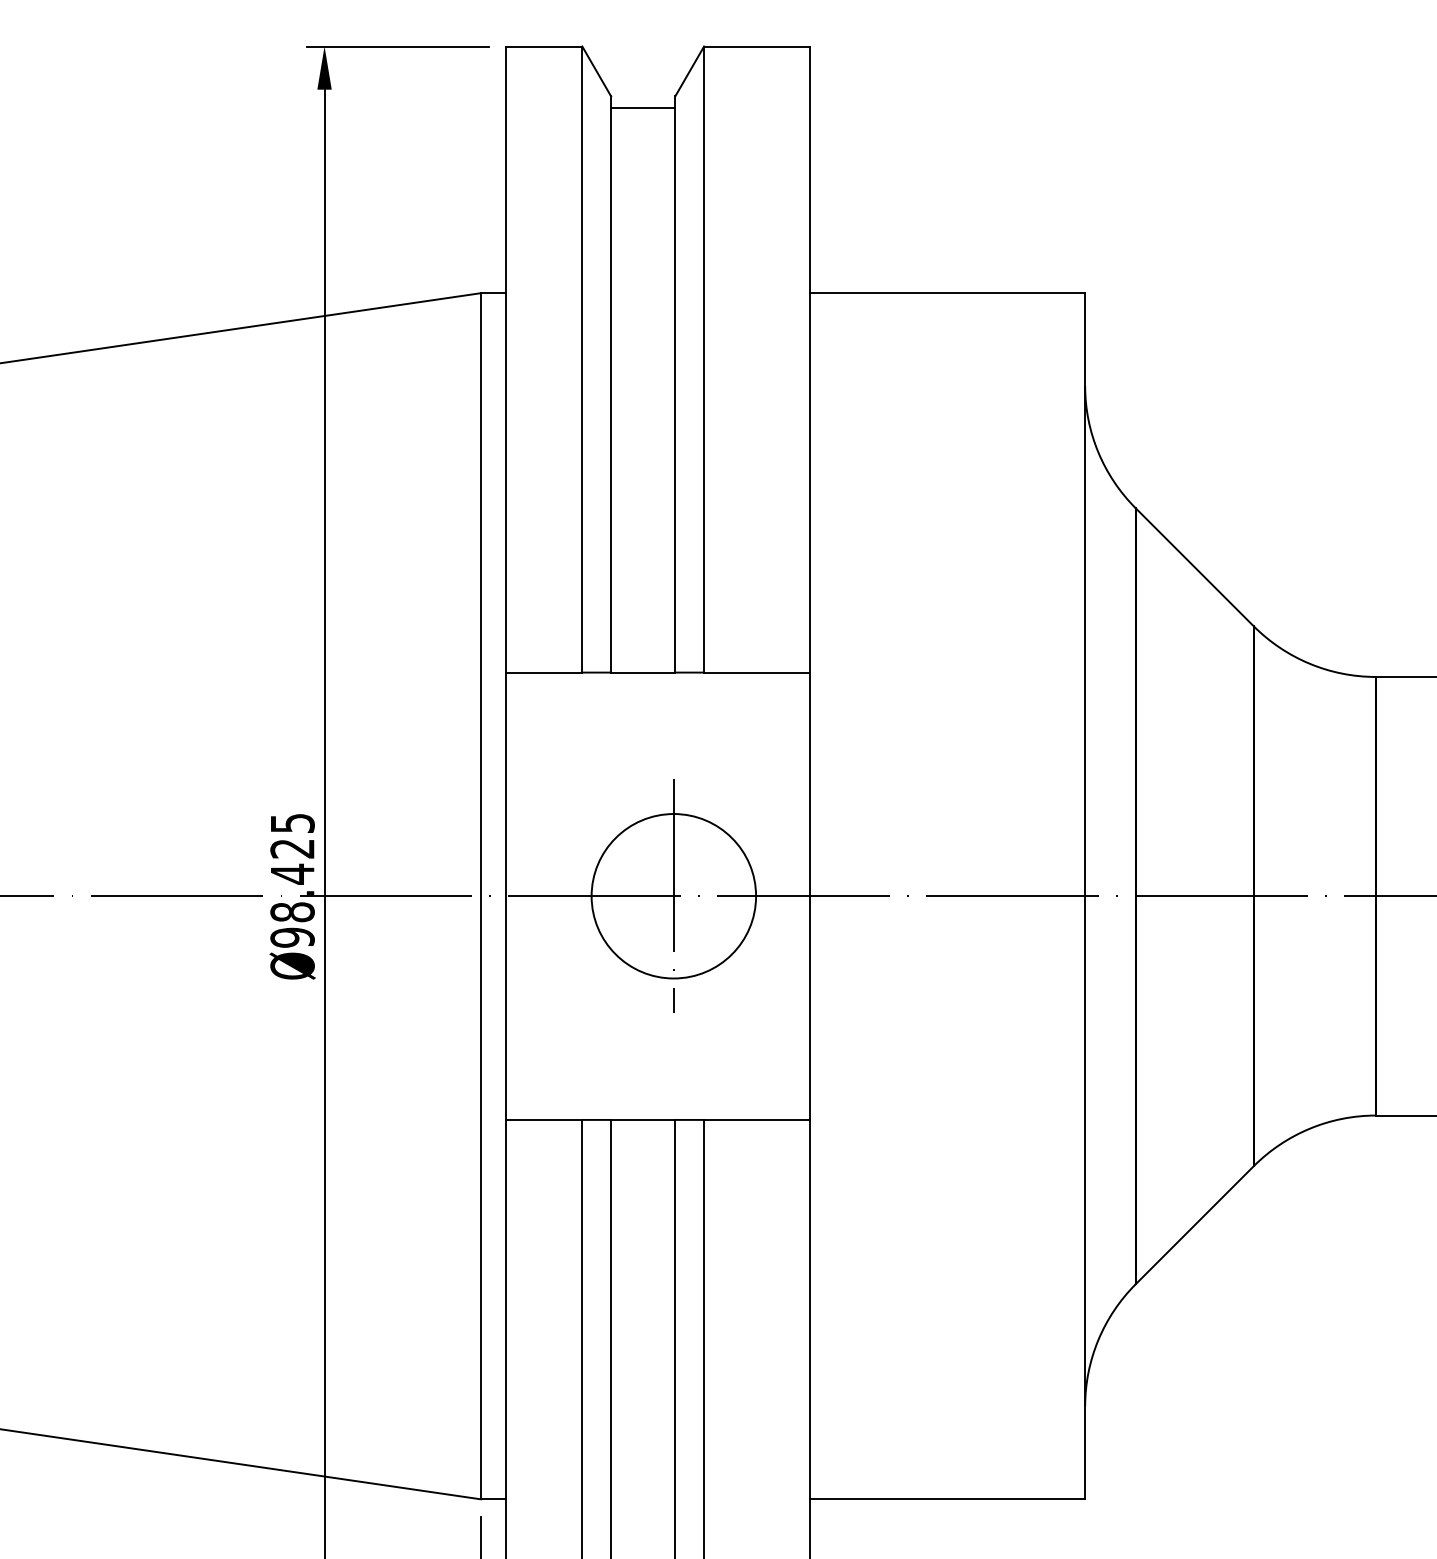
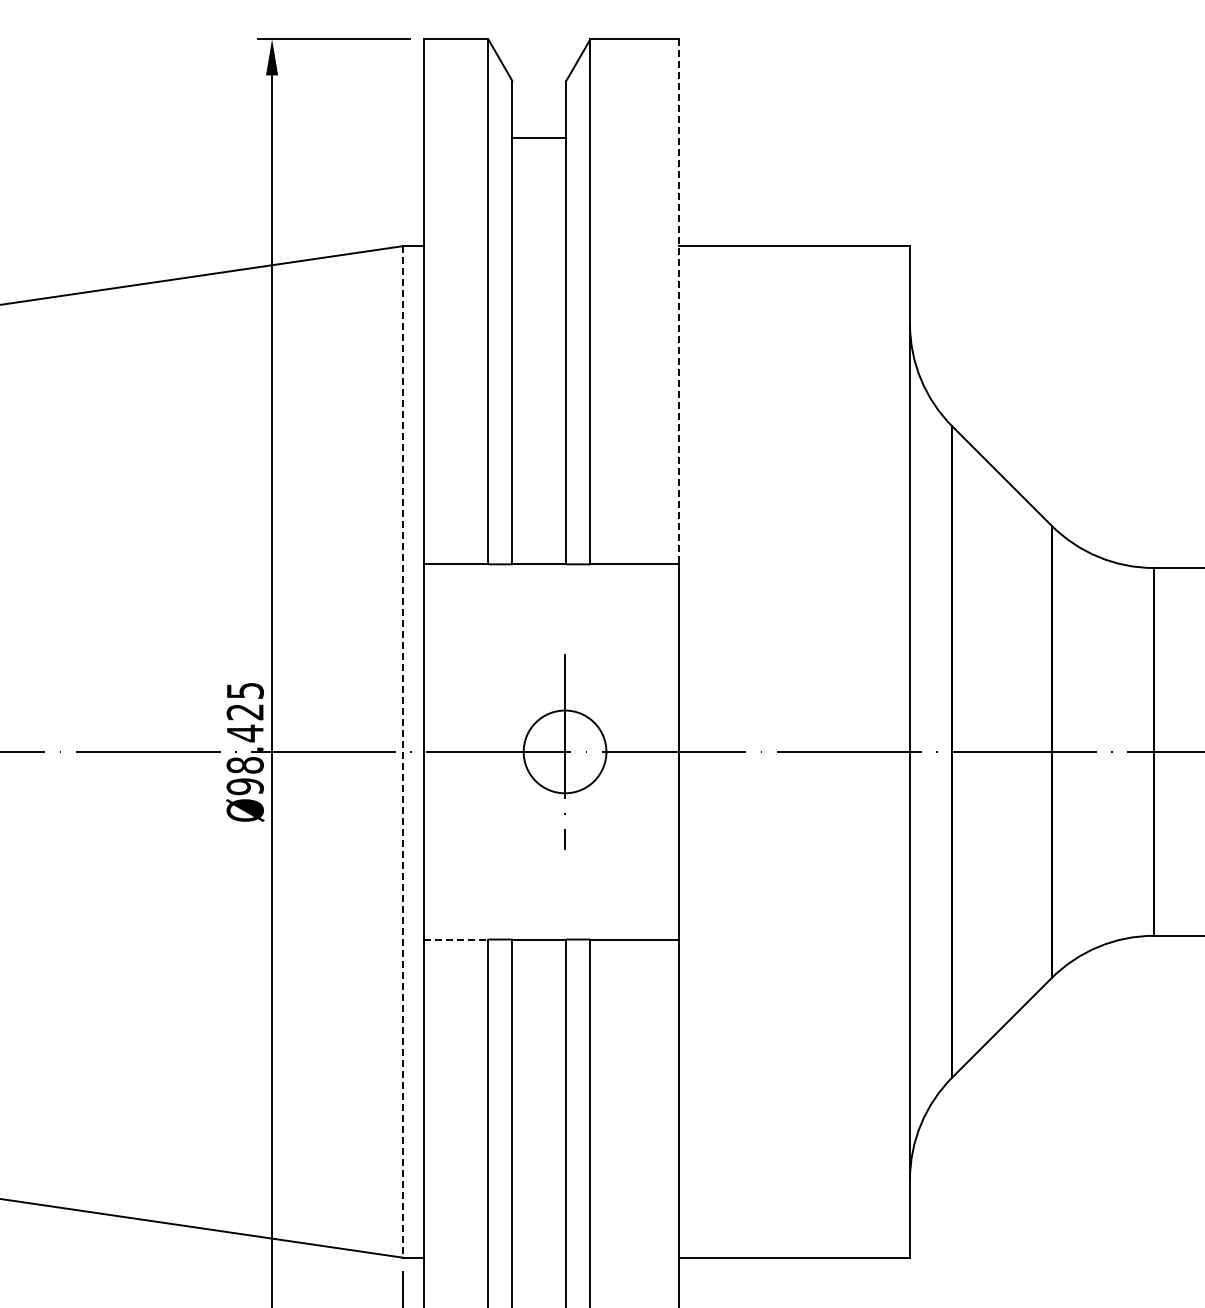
line: (643, 107) -> (539, 137), moved
line: (810, 359) -> (679, 301), solid -> dashed
line: (481, 895) -> (403, 751), solid -> dashed
circle: (674, 895) -> (565, 751), size x0.6
line: (544, 1119) -> (456, 939), solid -> dashed

